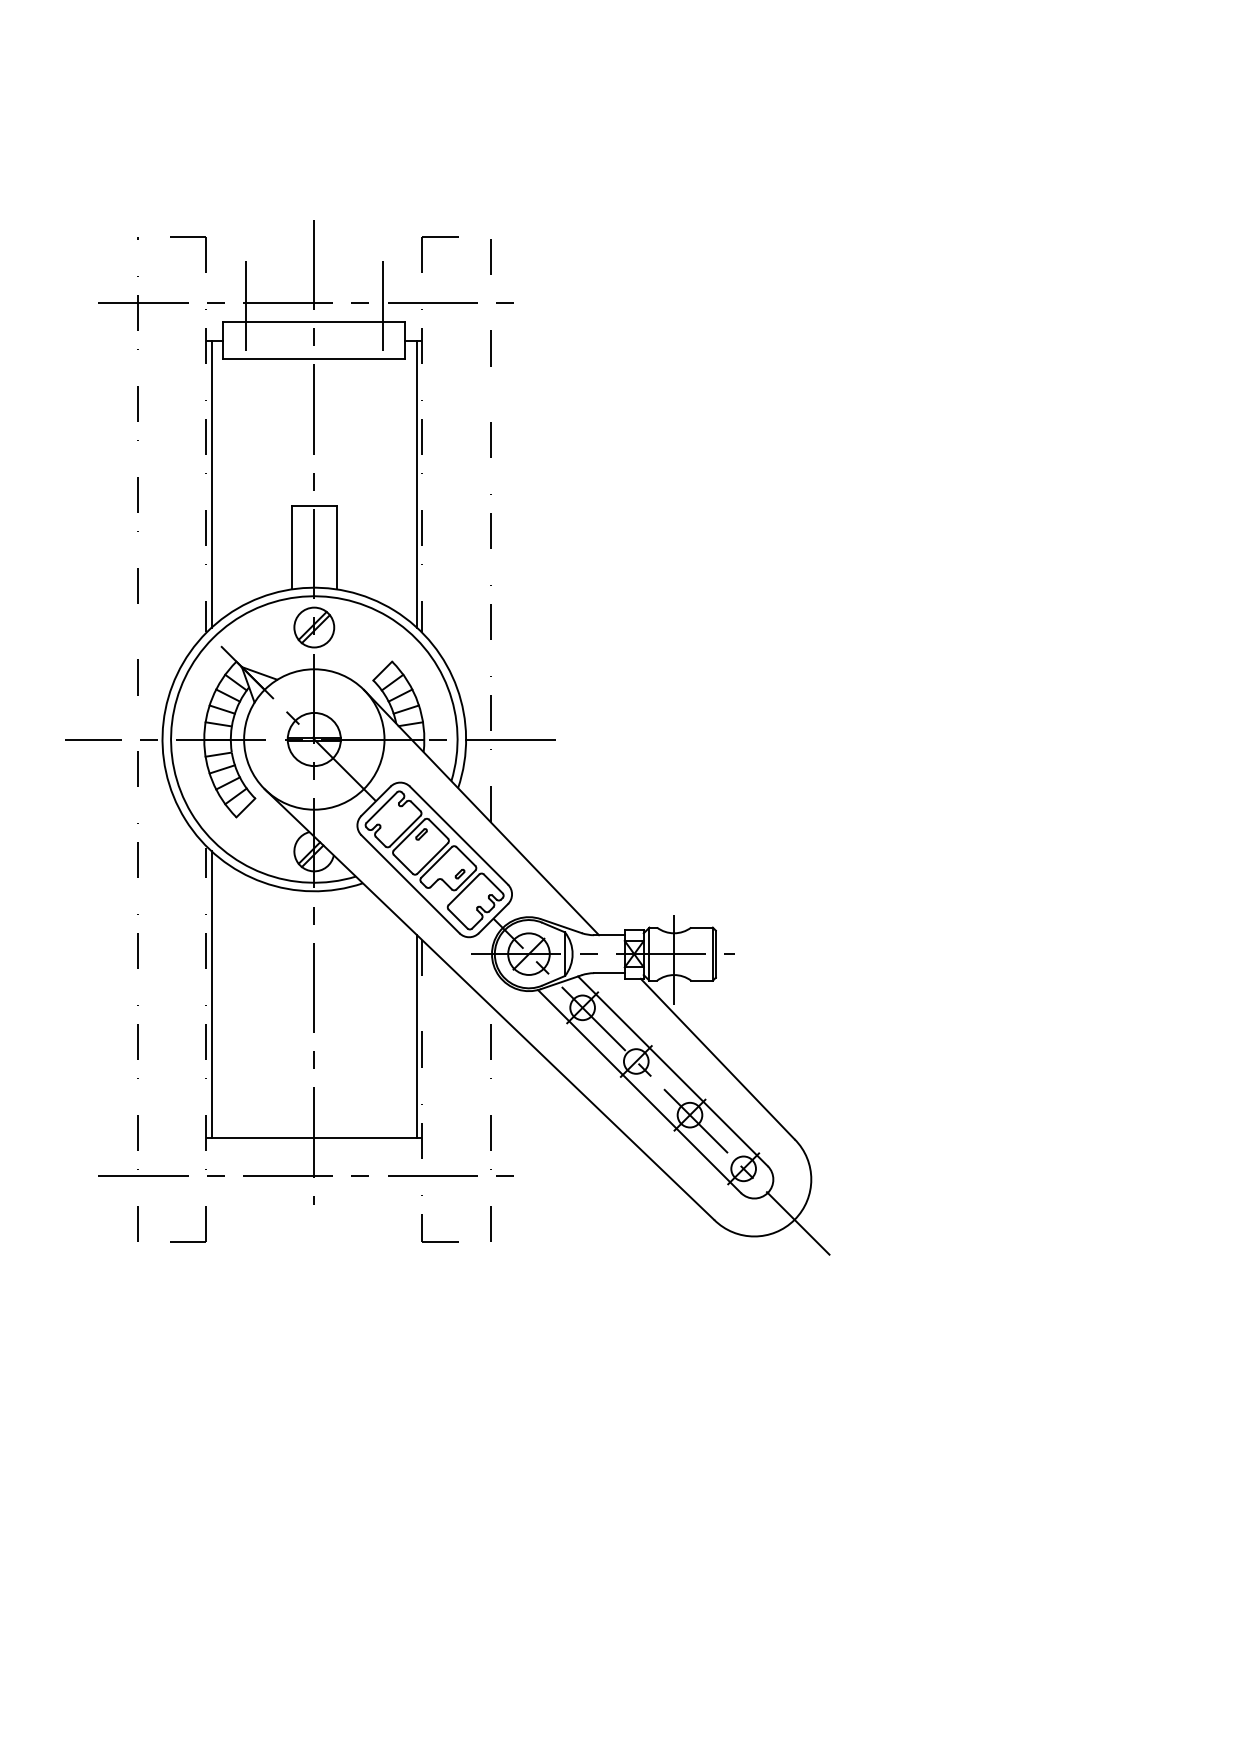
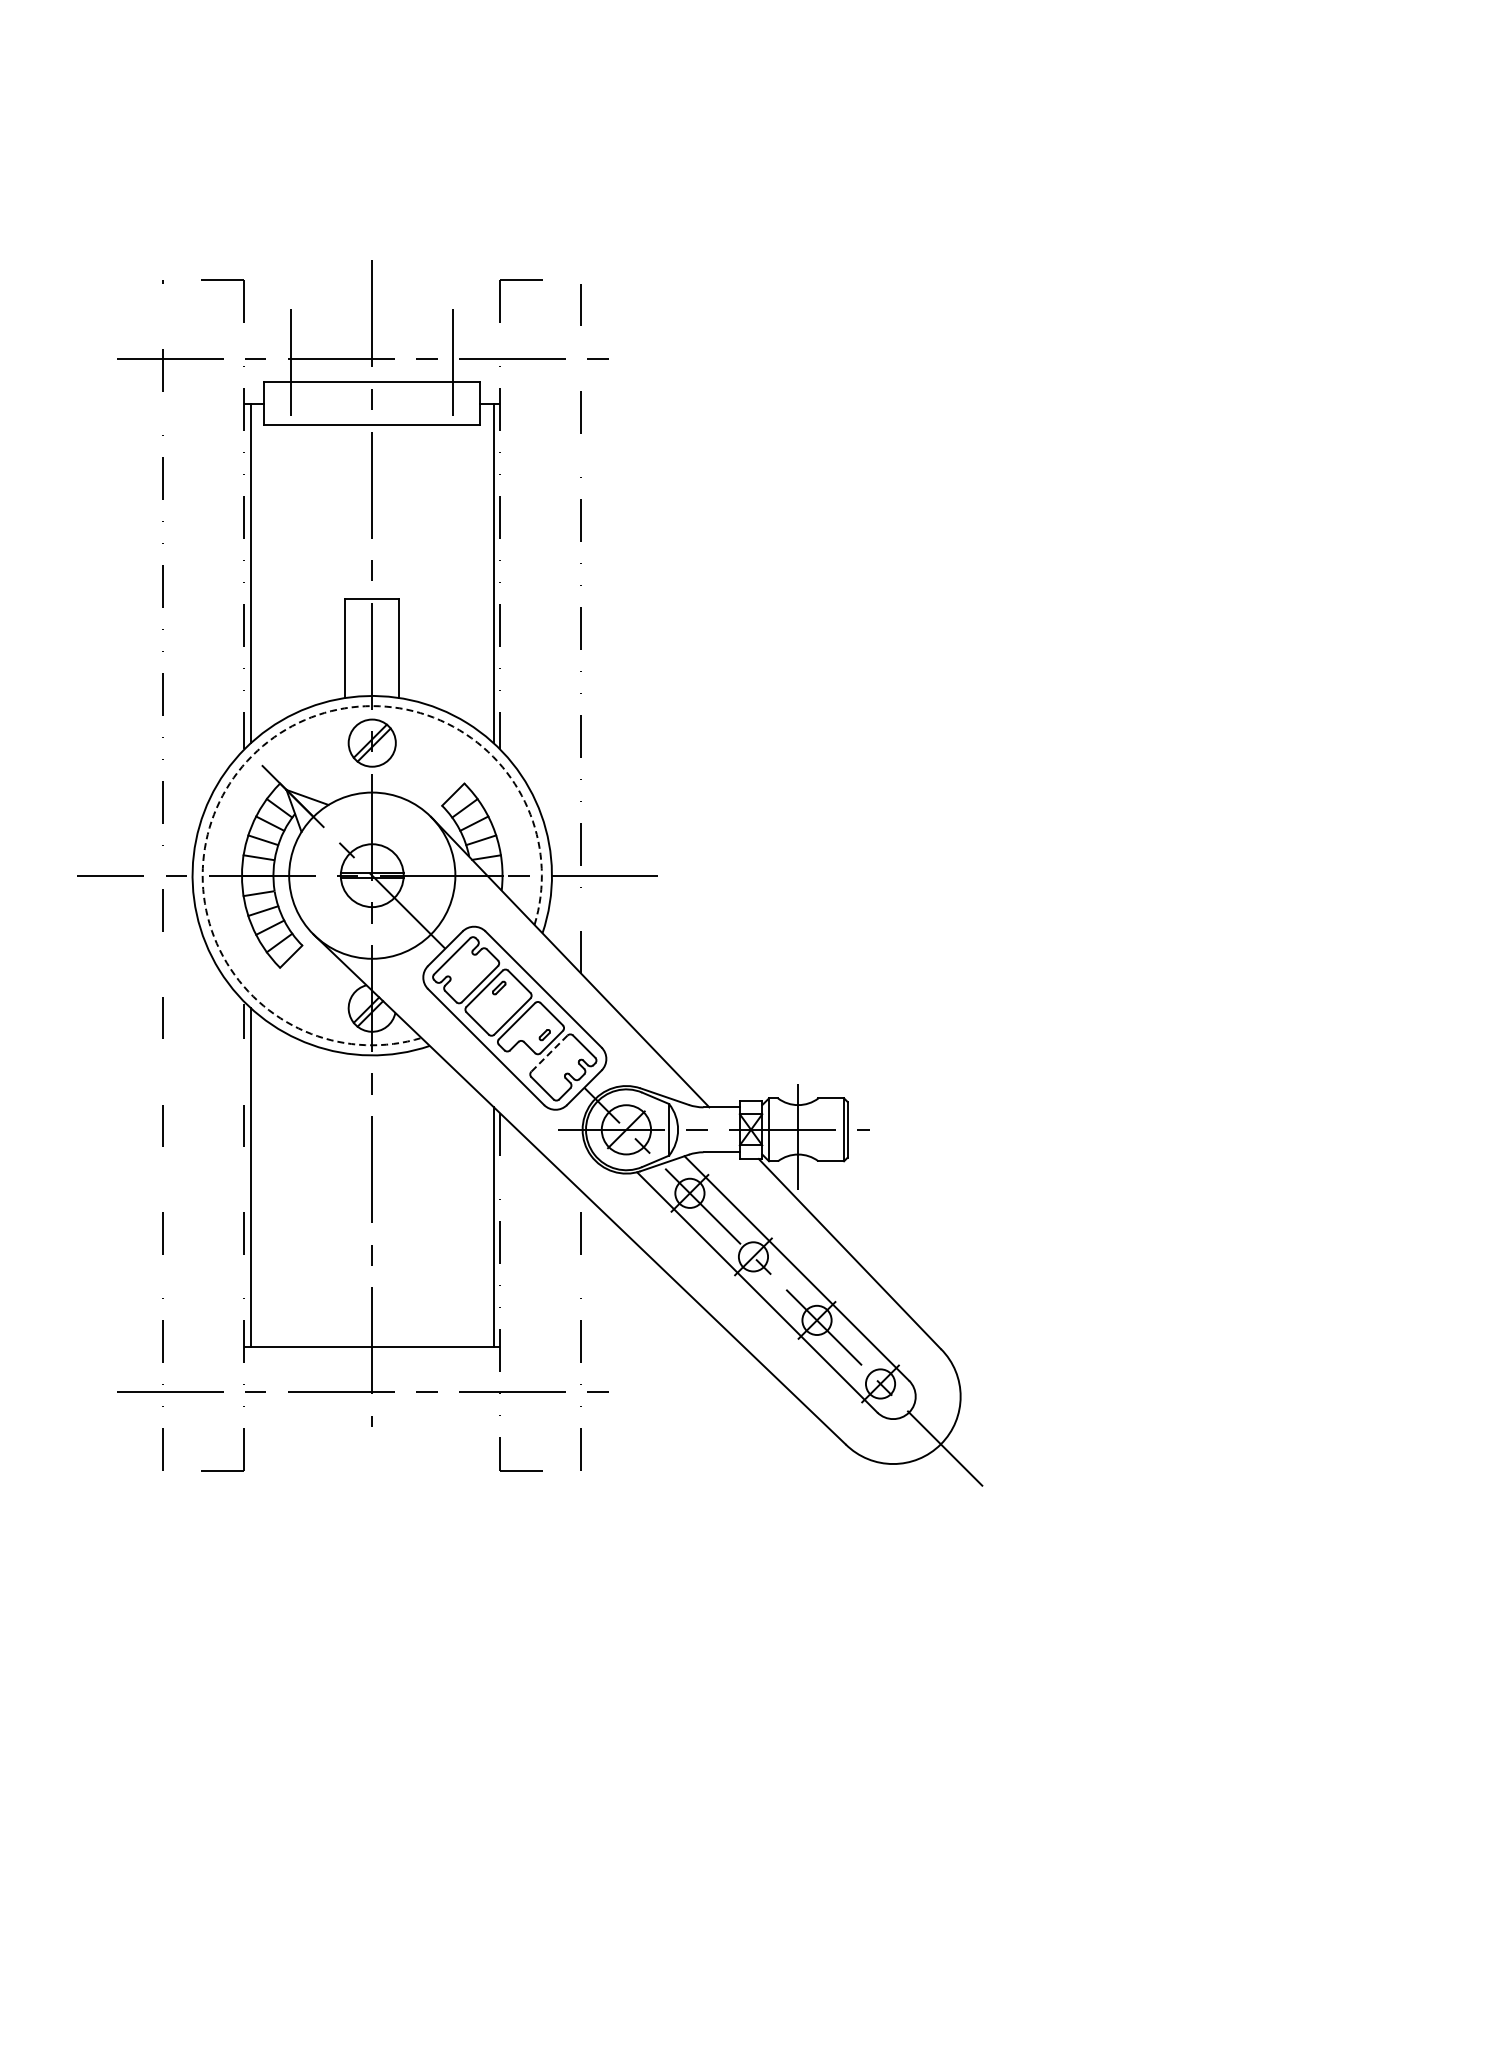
arc: (213, 637) -> (252, 755), solid -> dashed
line: (464, 889) -> (549, 1053), solid -> dashed

